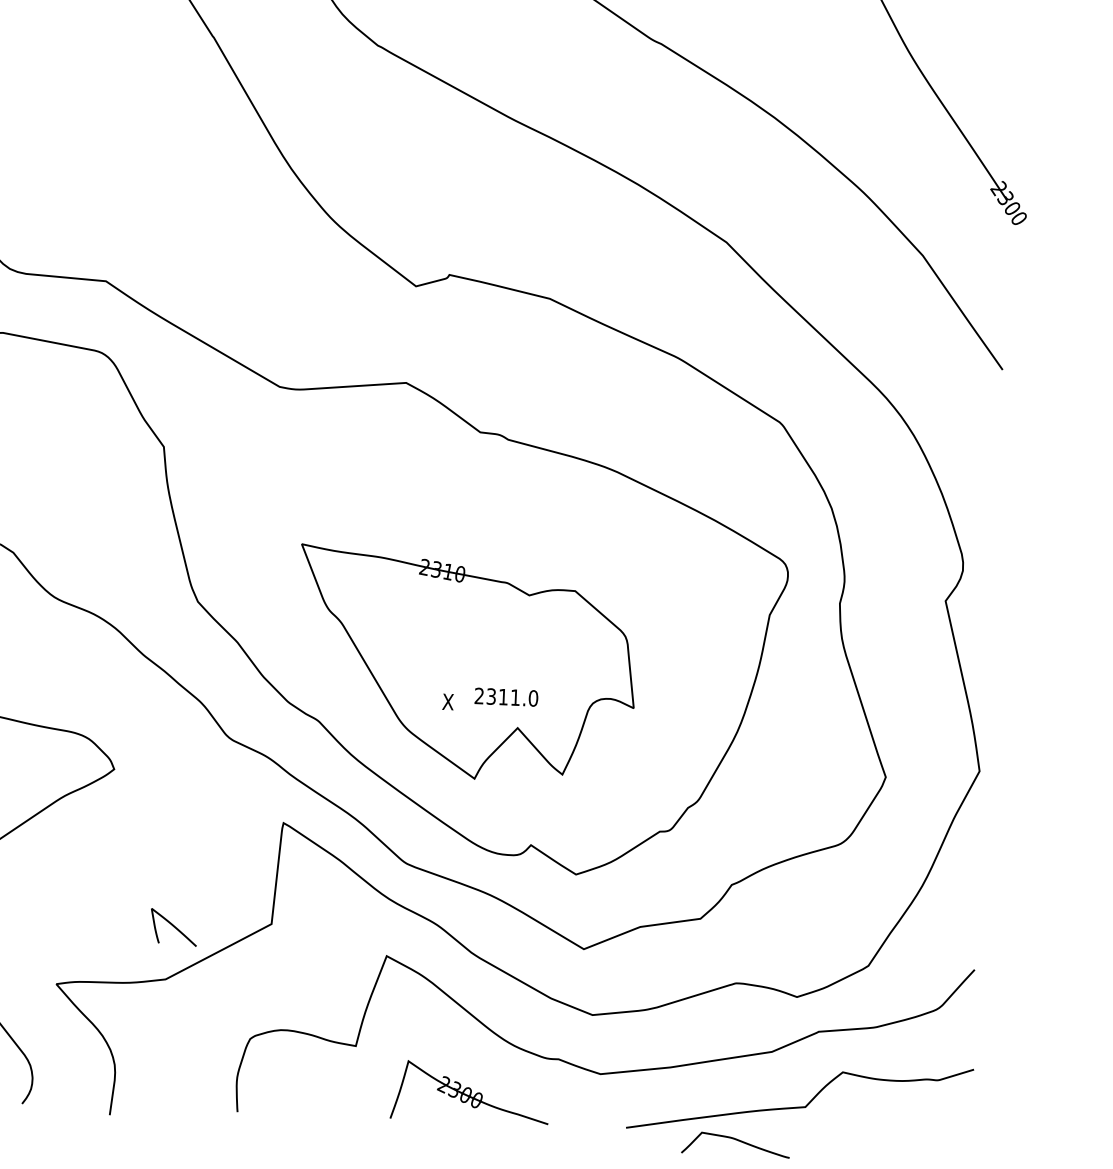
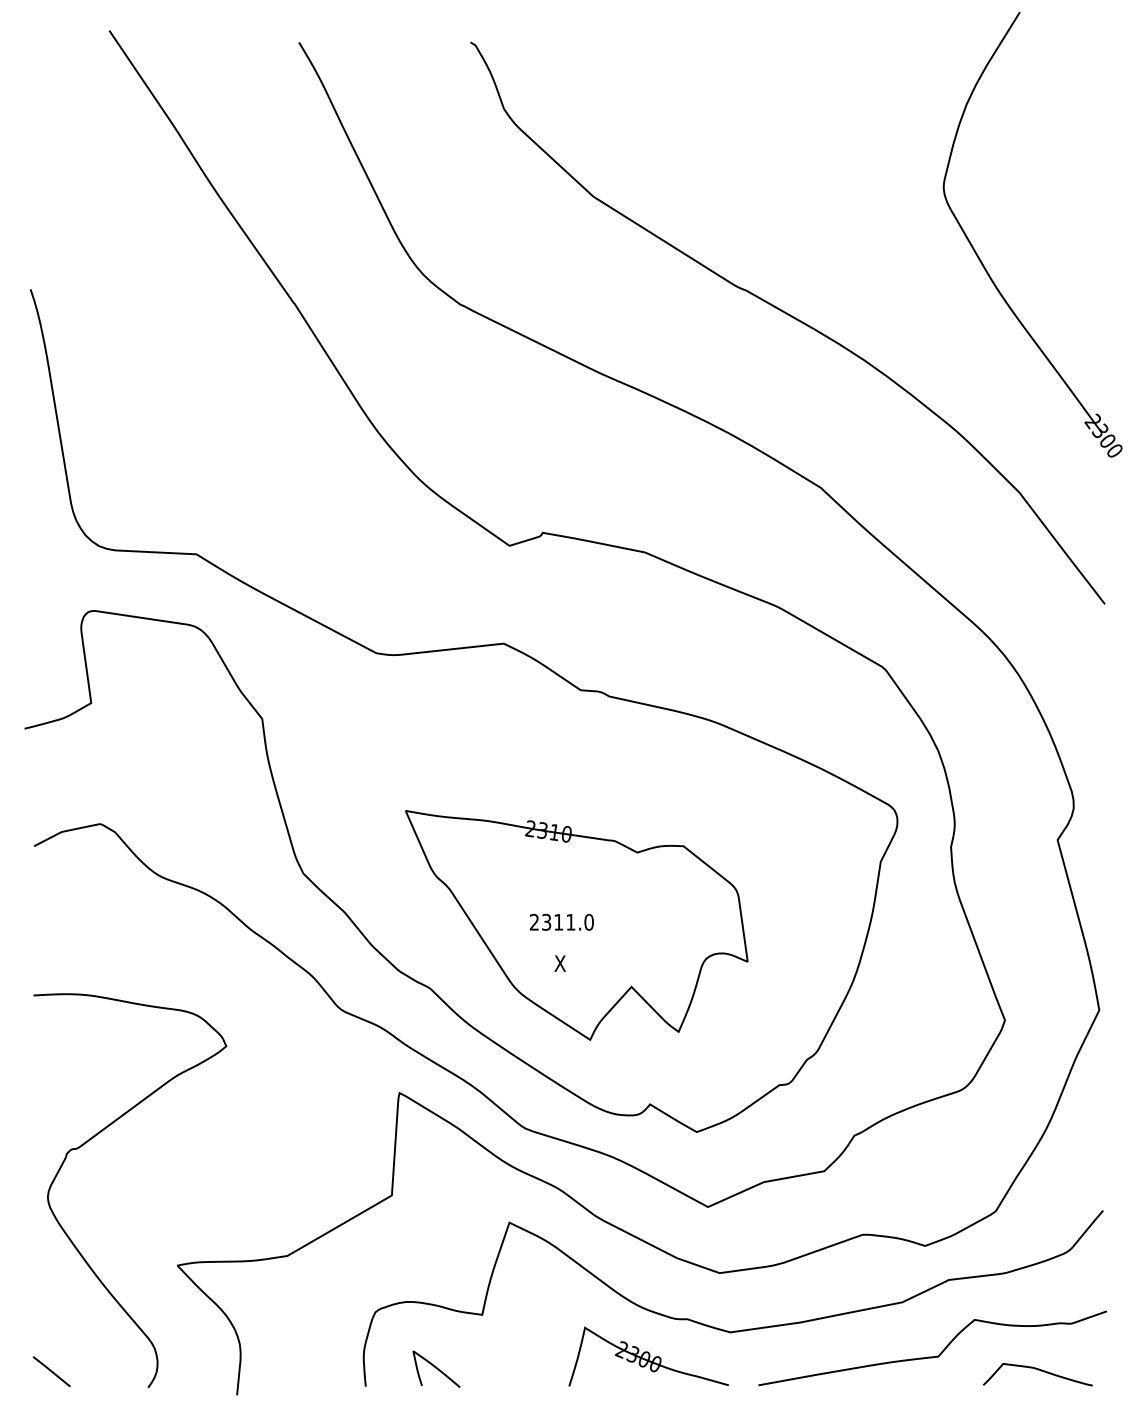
text: (506, 696) -> (561, 921), moved
curve: (173, 926) -> (436, 1368), moved
part: (470, 1092) -> (648, 1356), moved
curve: (736, 1140) -> (1038, 1370), moved

